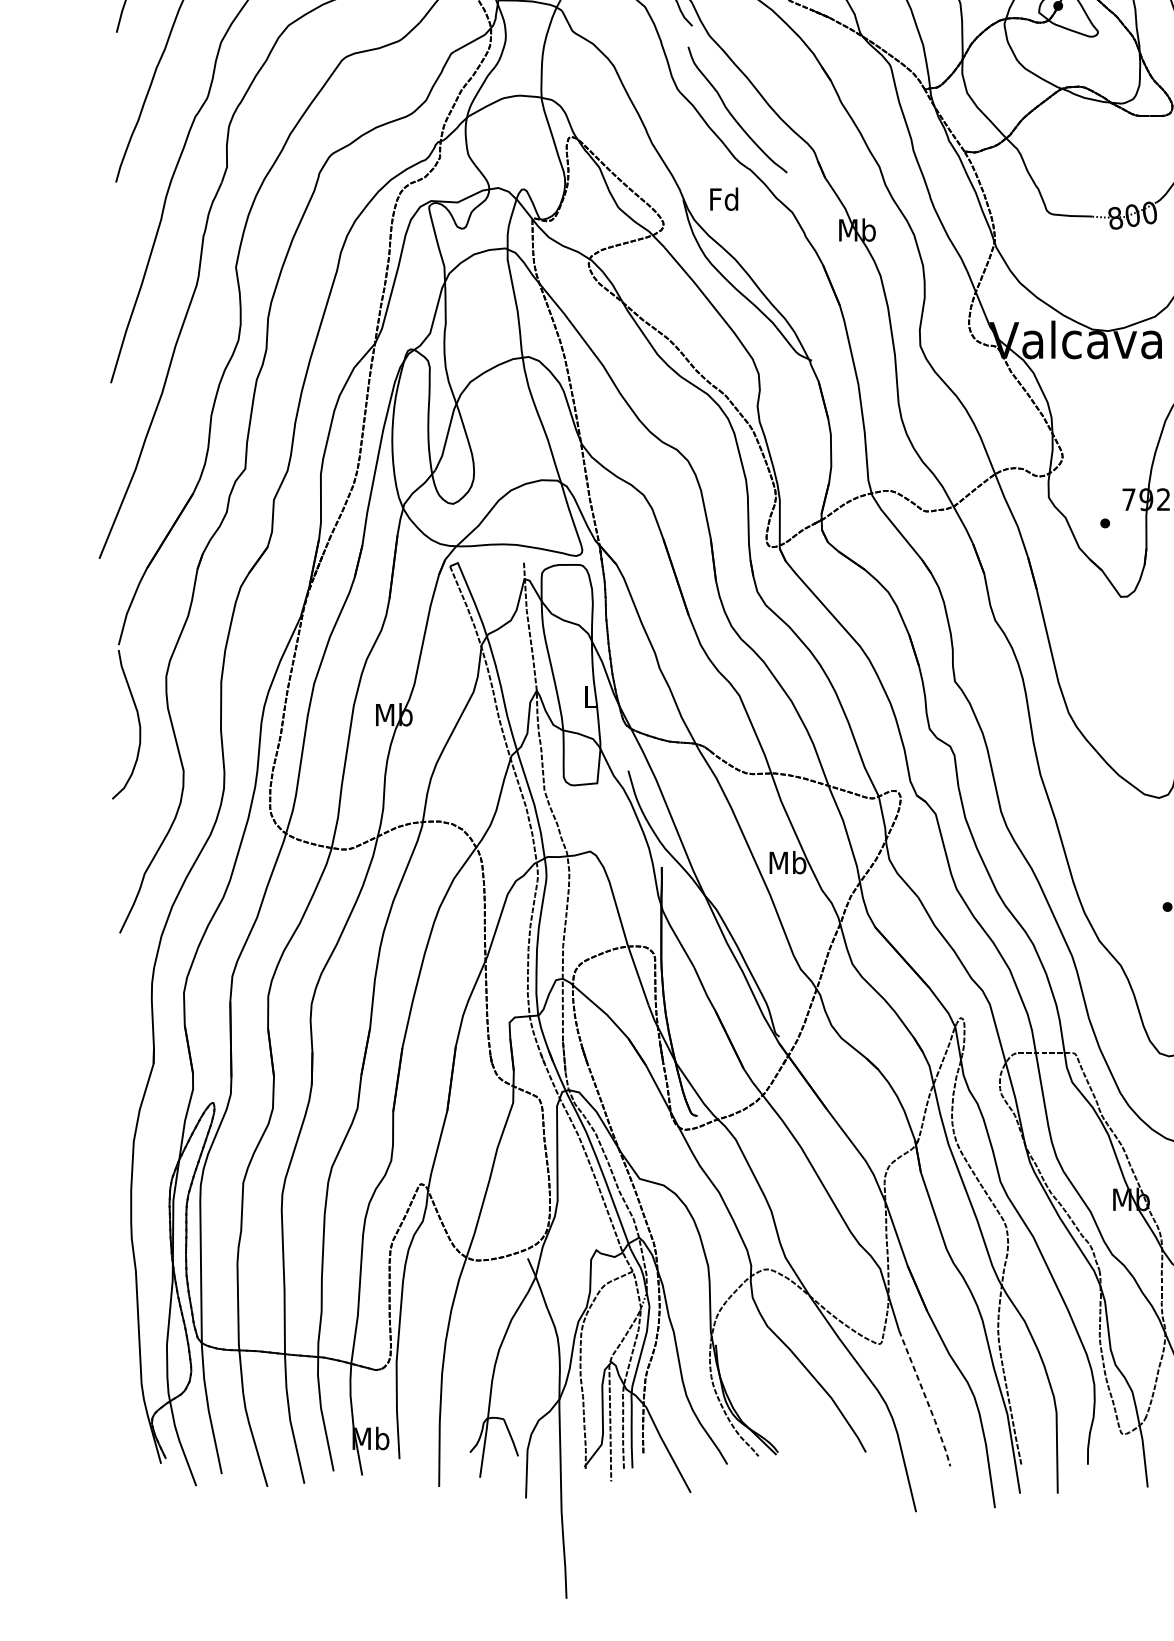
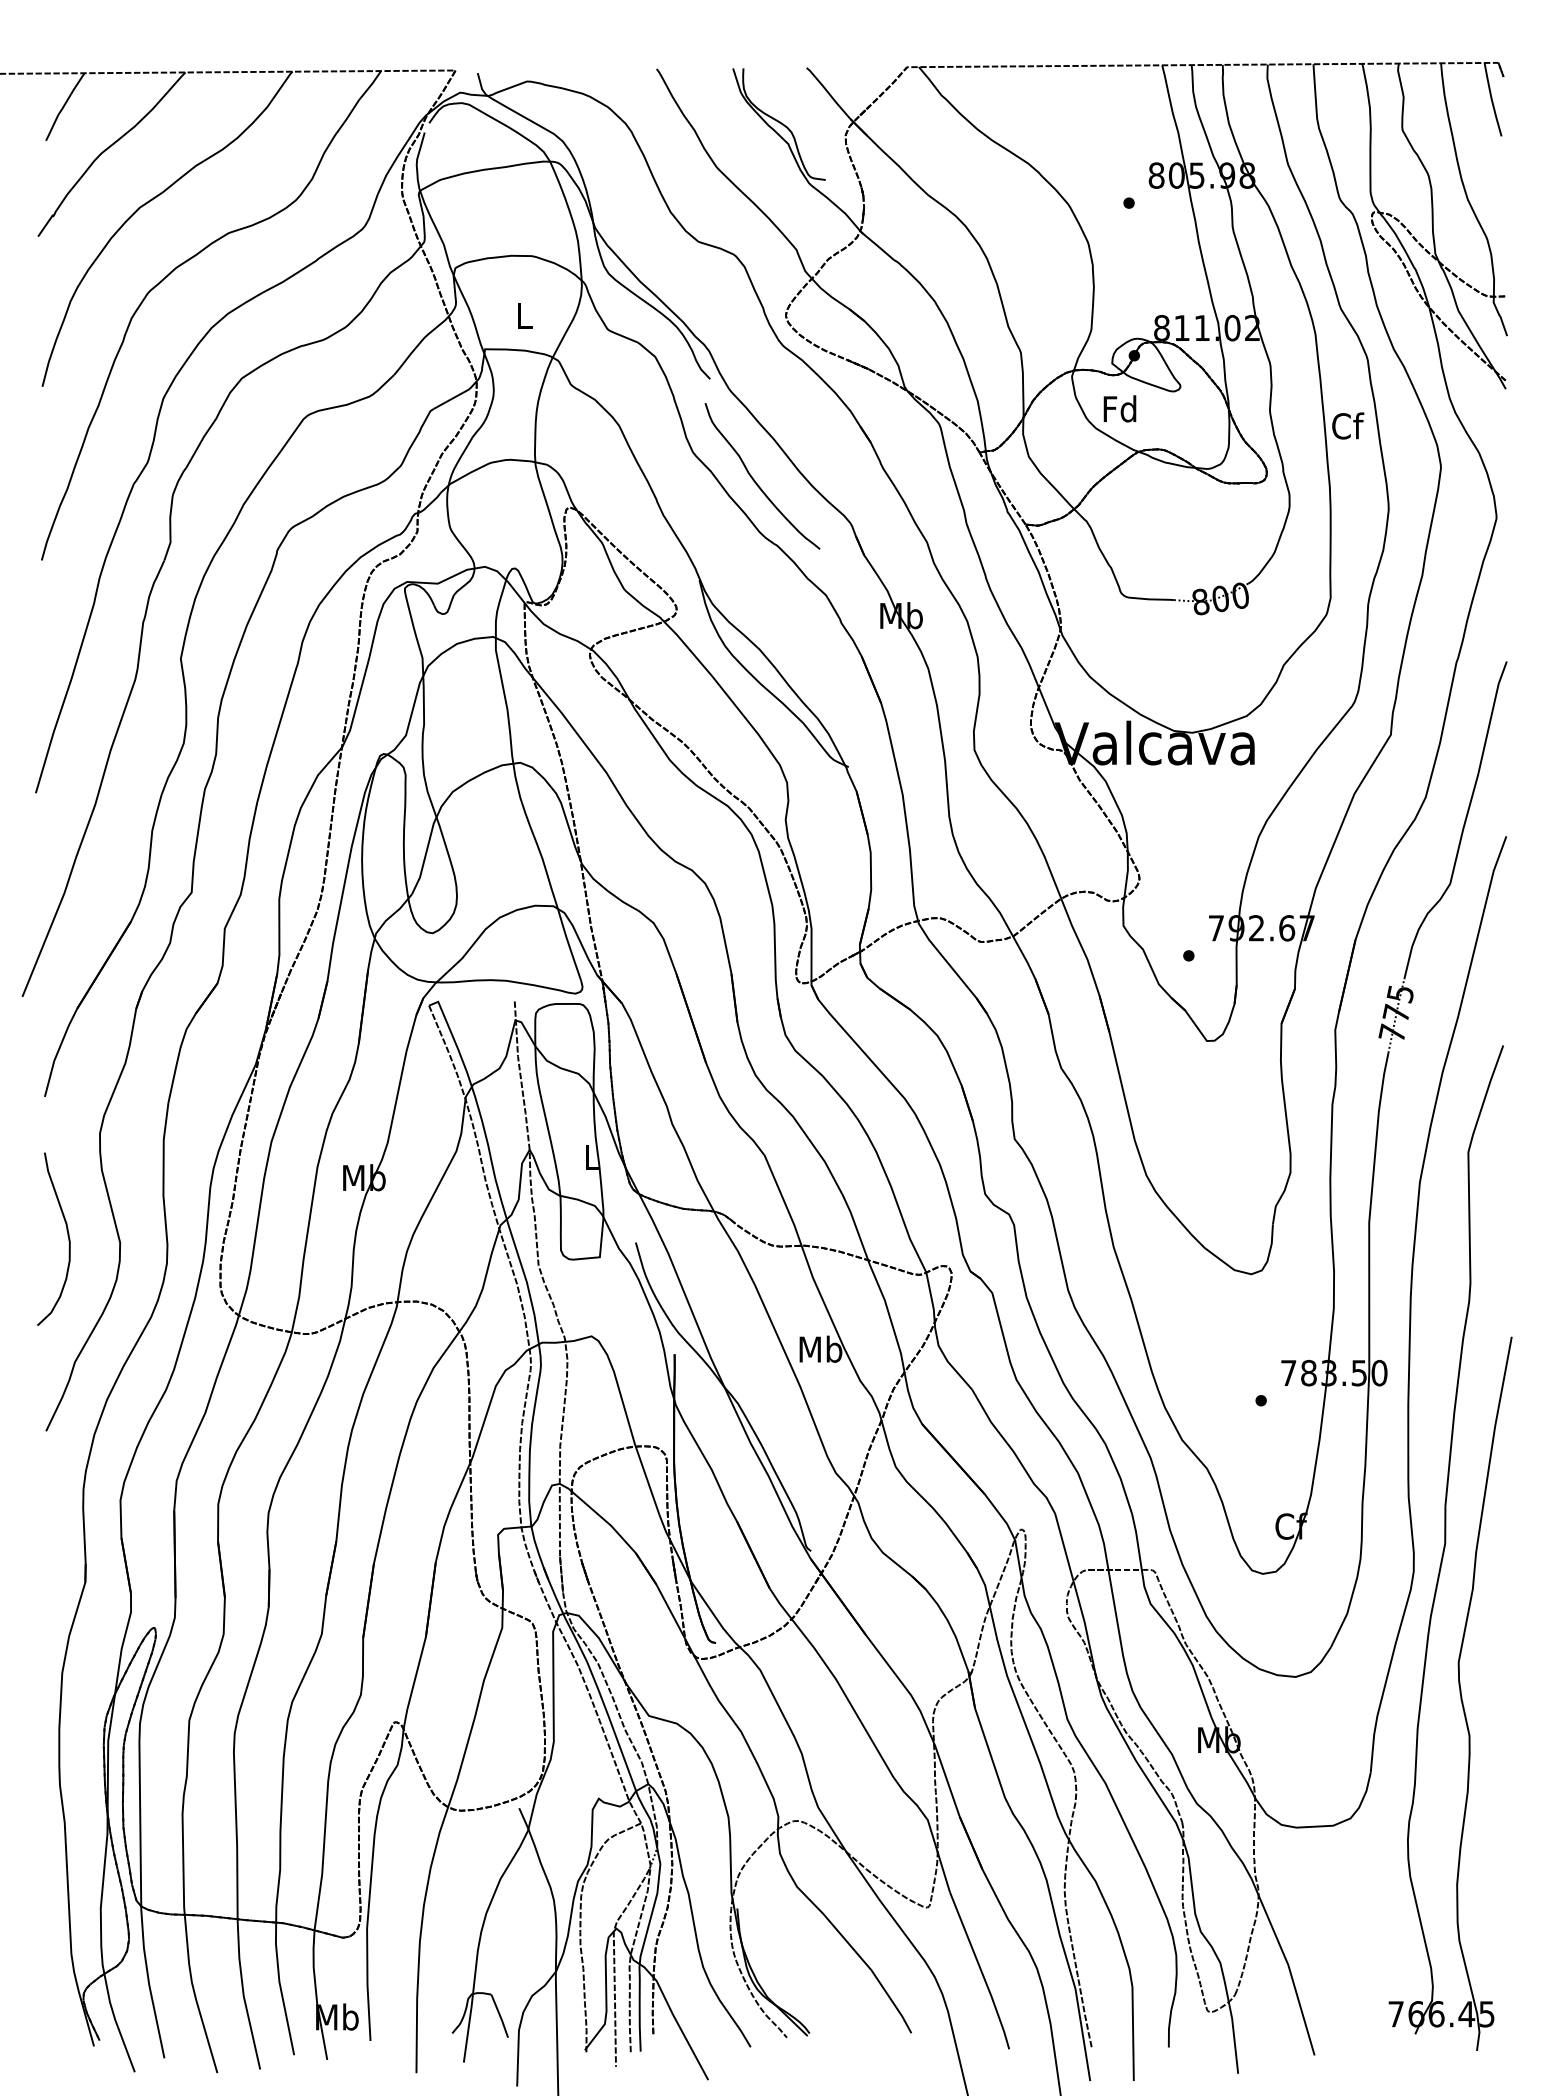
text: (723, 198) -> (1119, 408), moved
curve: (138, 722) -> (67, 1236), moved
line: (926, 1399) -> (981, 1971), dashed -> solid

